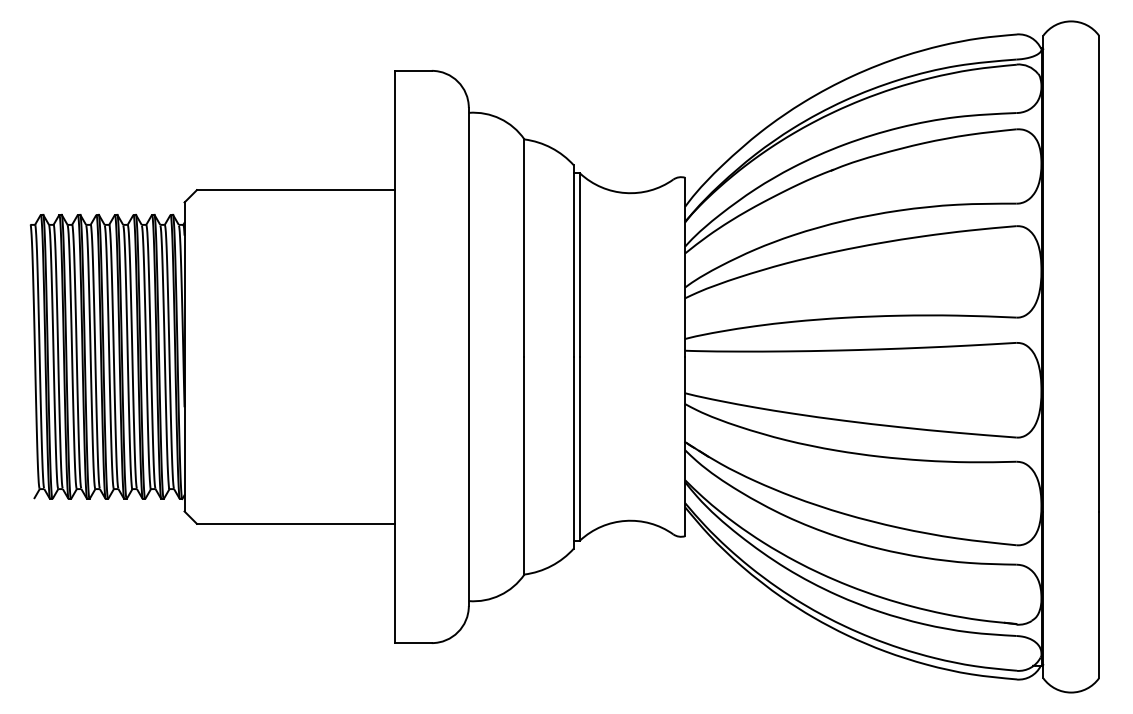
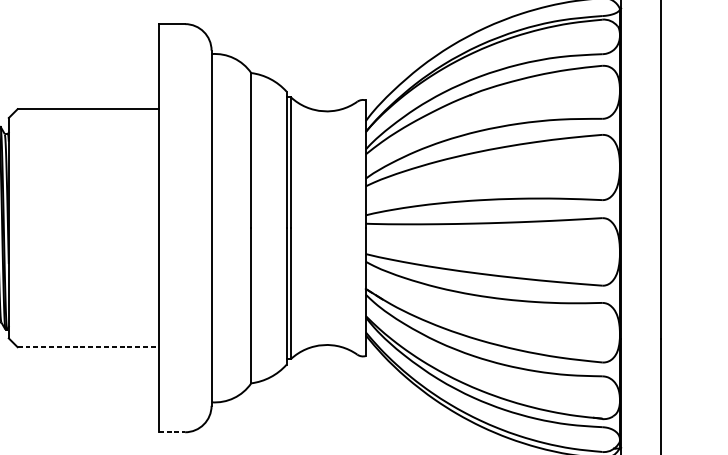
line: (295, 523) -> (87, 346), solid -> dashed
line: (413, 643) -> (172, 432), solid -> dashed

